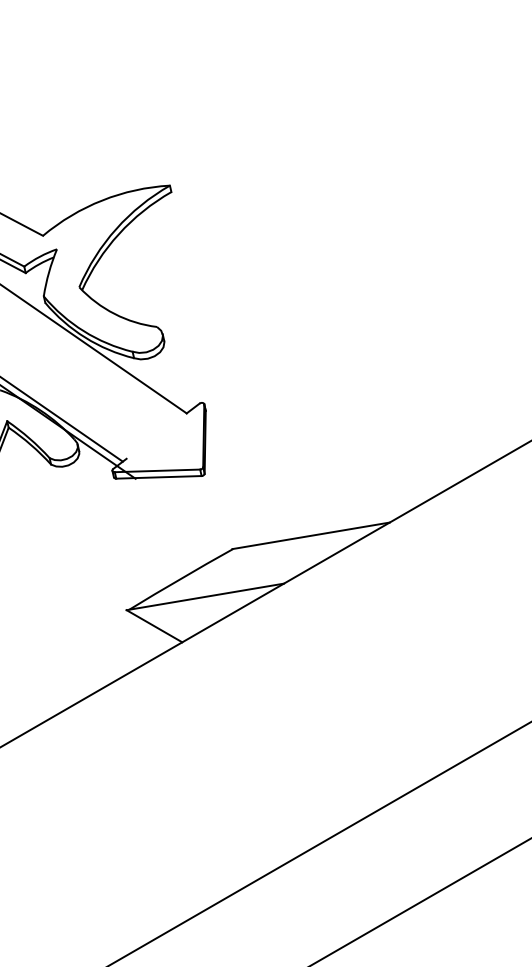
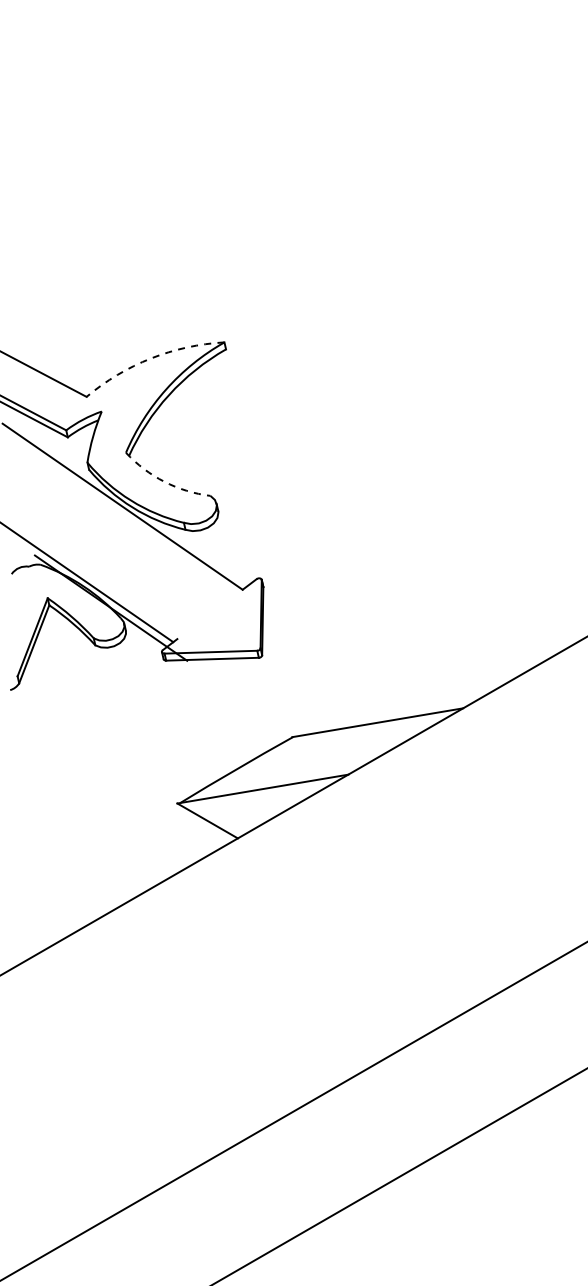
arc: (102, 200) -> (151, 358), solid -> dashed
arc: (114, 313) -> (164, 481), solid -> dashed

